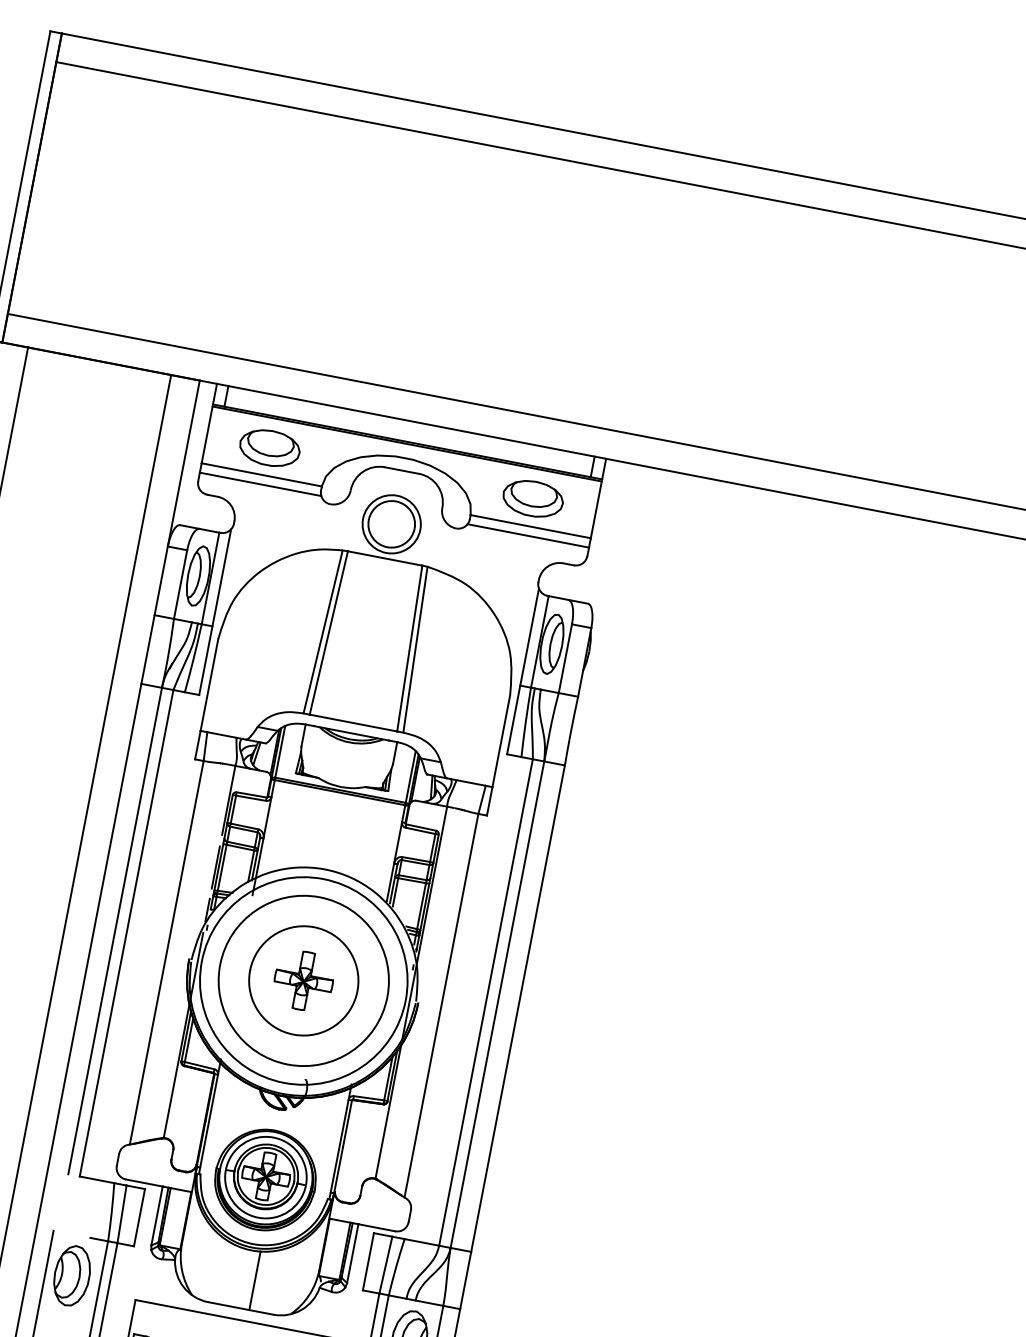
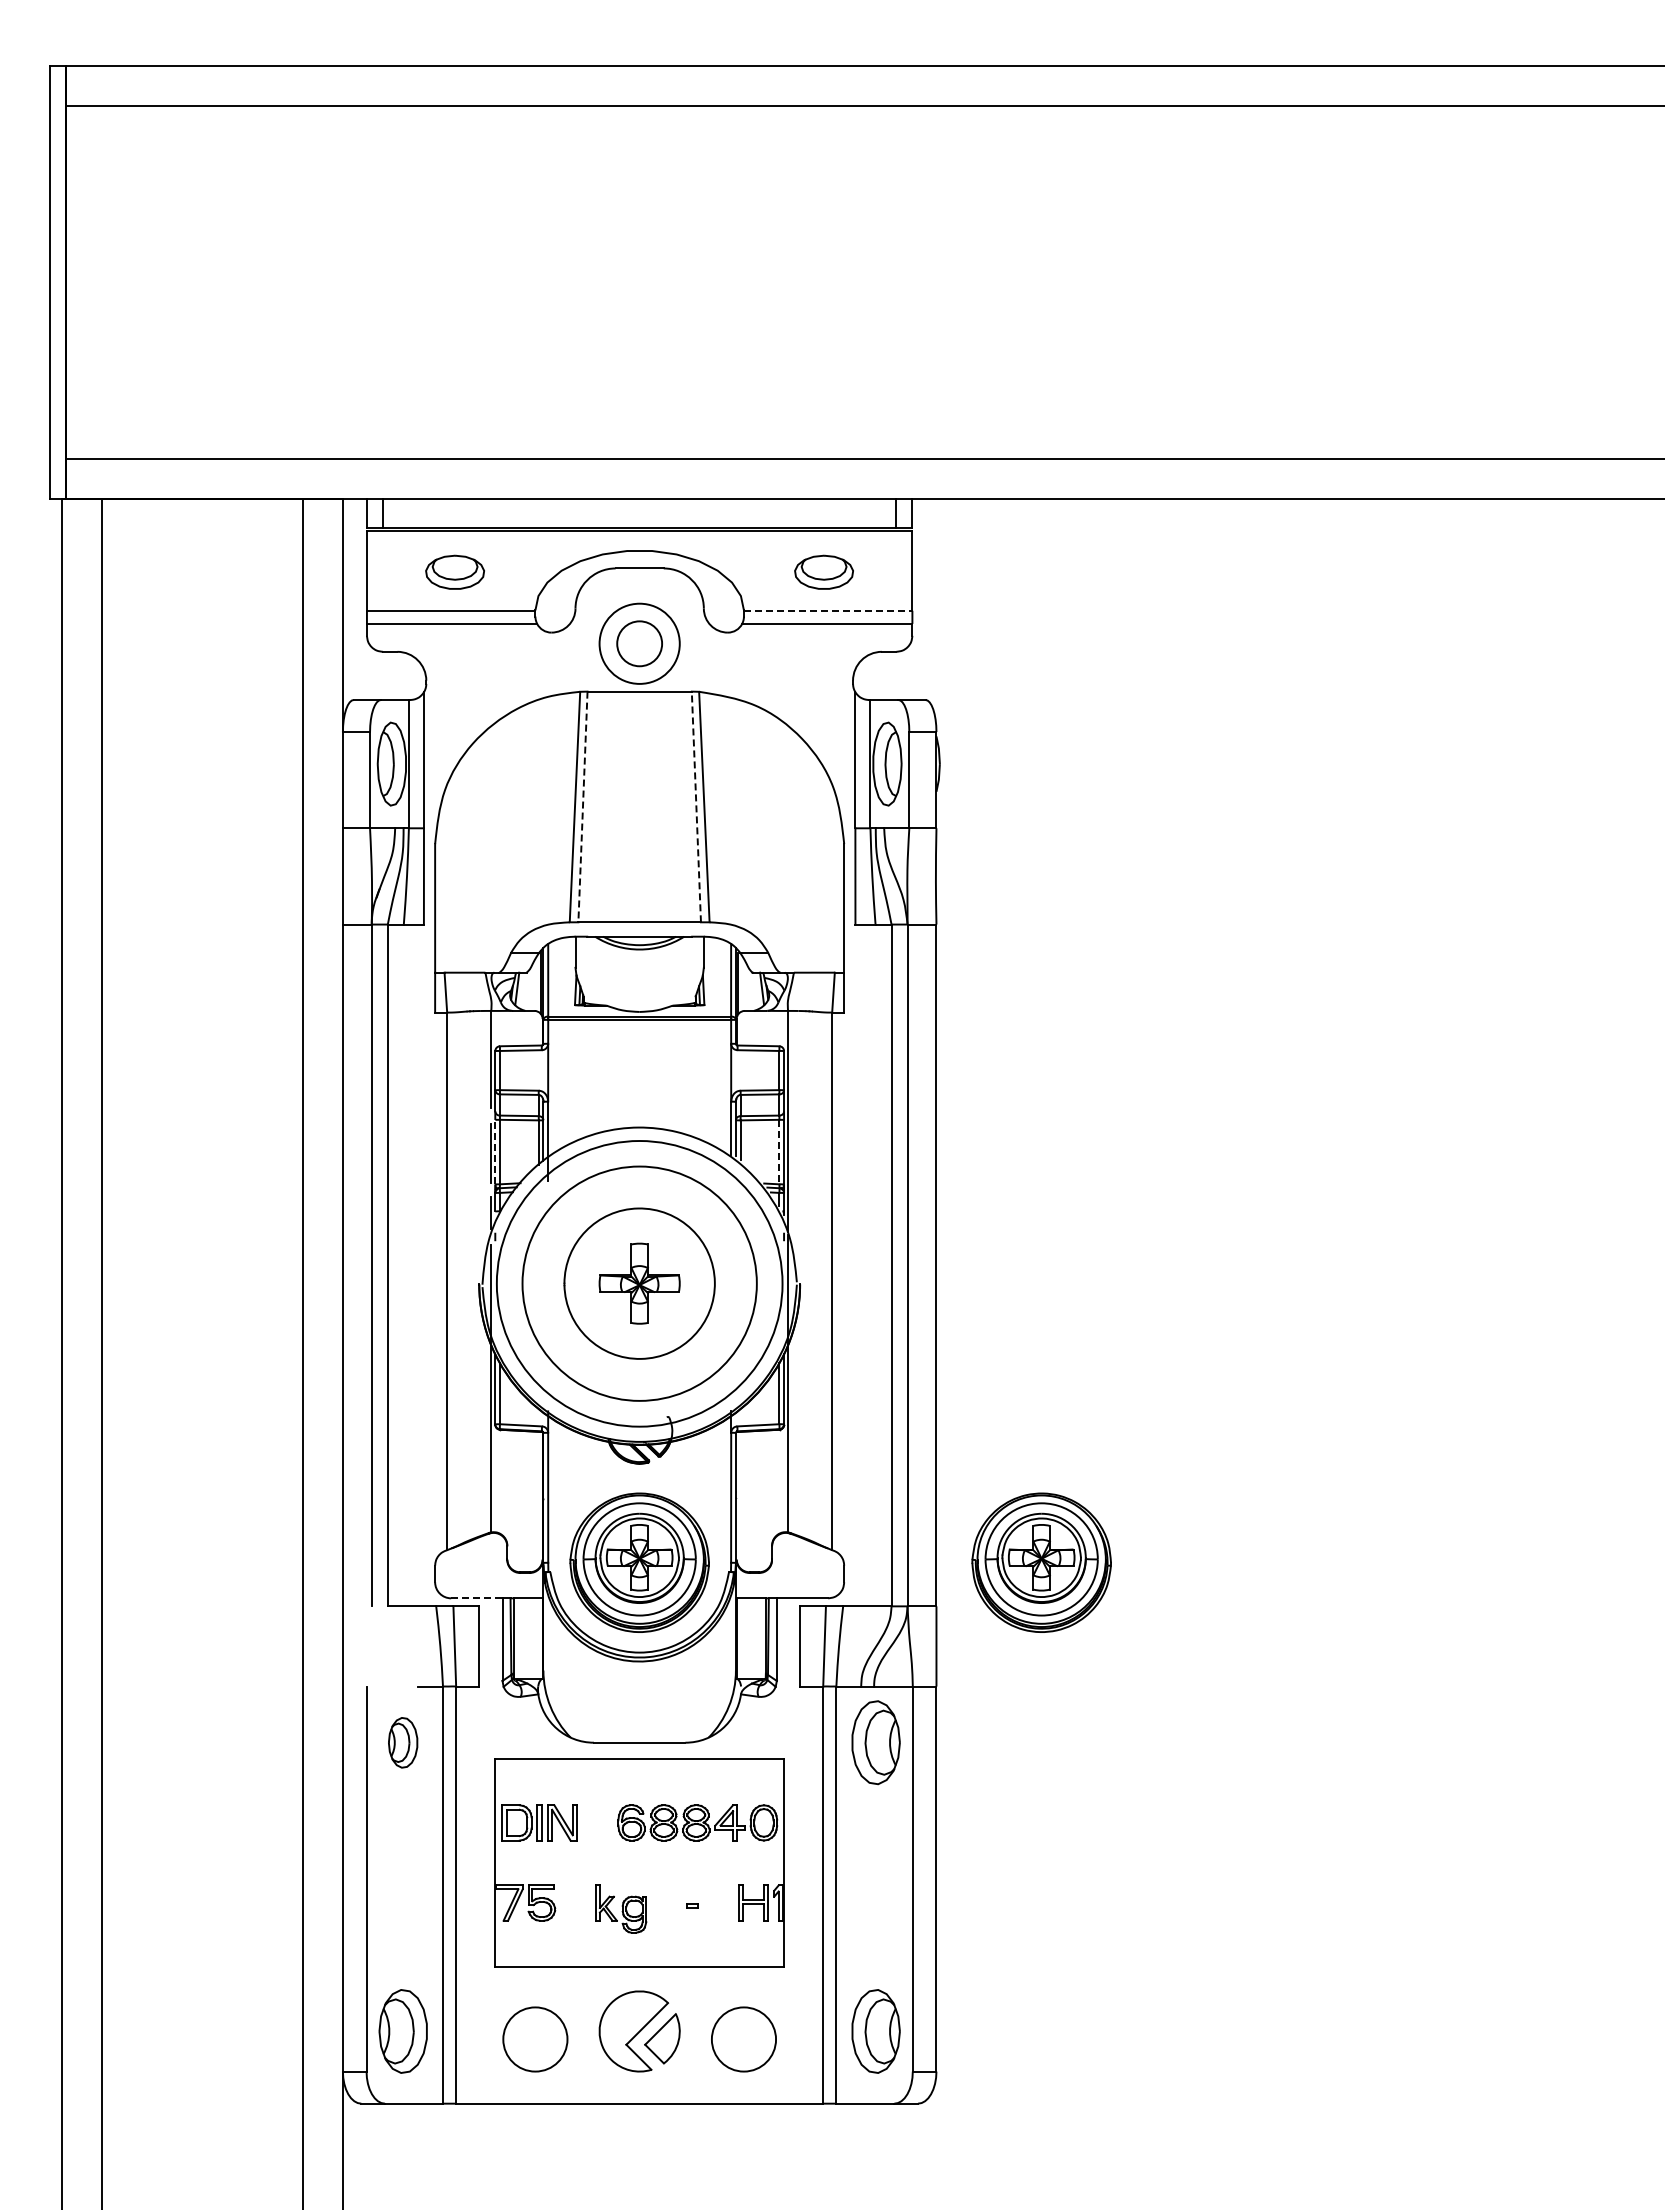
part: (269, 447) -> (454, 571), size x0.7
part: (532, 498) -> (823, 571), size x0.7
circle: (391, 524) -> (639, 643), size x0.7
line: (531, 526) -> (828, 610), solid -> dashed
line: (328, 633) -> (582, 807), solid -> dashed
line: (409, 648) -> (696, 806), solid -> dashed
line: (219, 866) -> (495, 1151), solid -> dashed
line: (421, 906) -> (779, 1152), solid -> dashed
line: (144, 1183) -> (476, 1598), solid -> dashed
part: (552, 1235) -> (1041, 1562), added
part: (71, 1275) -> (402, 1742), size x0.6
line: (254, 1280) -> (651, 1701), removed

